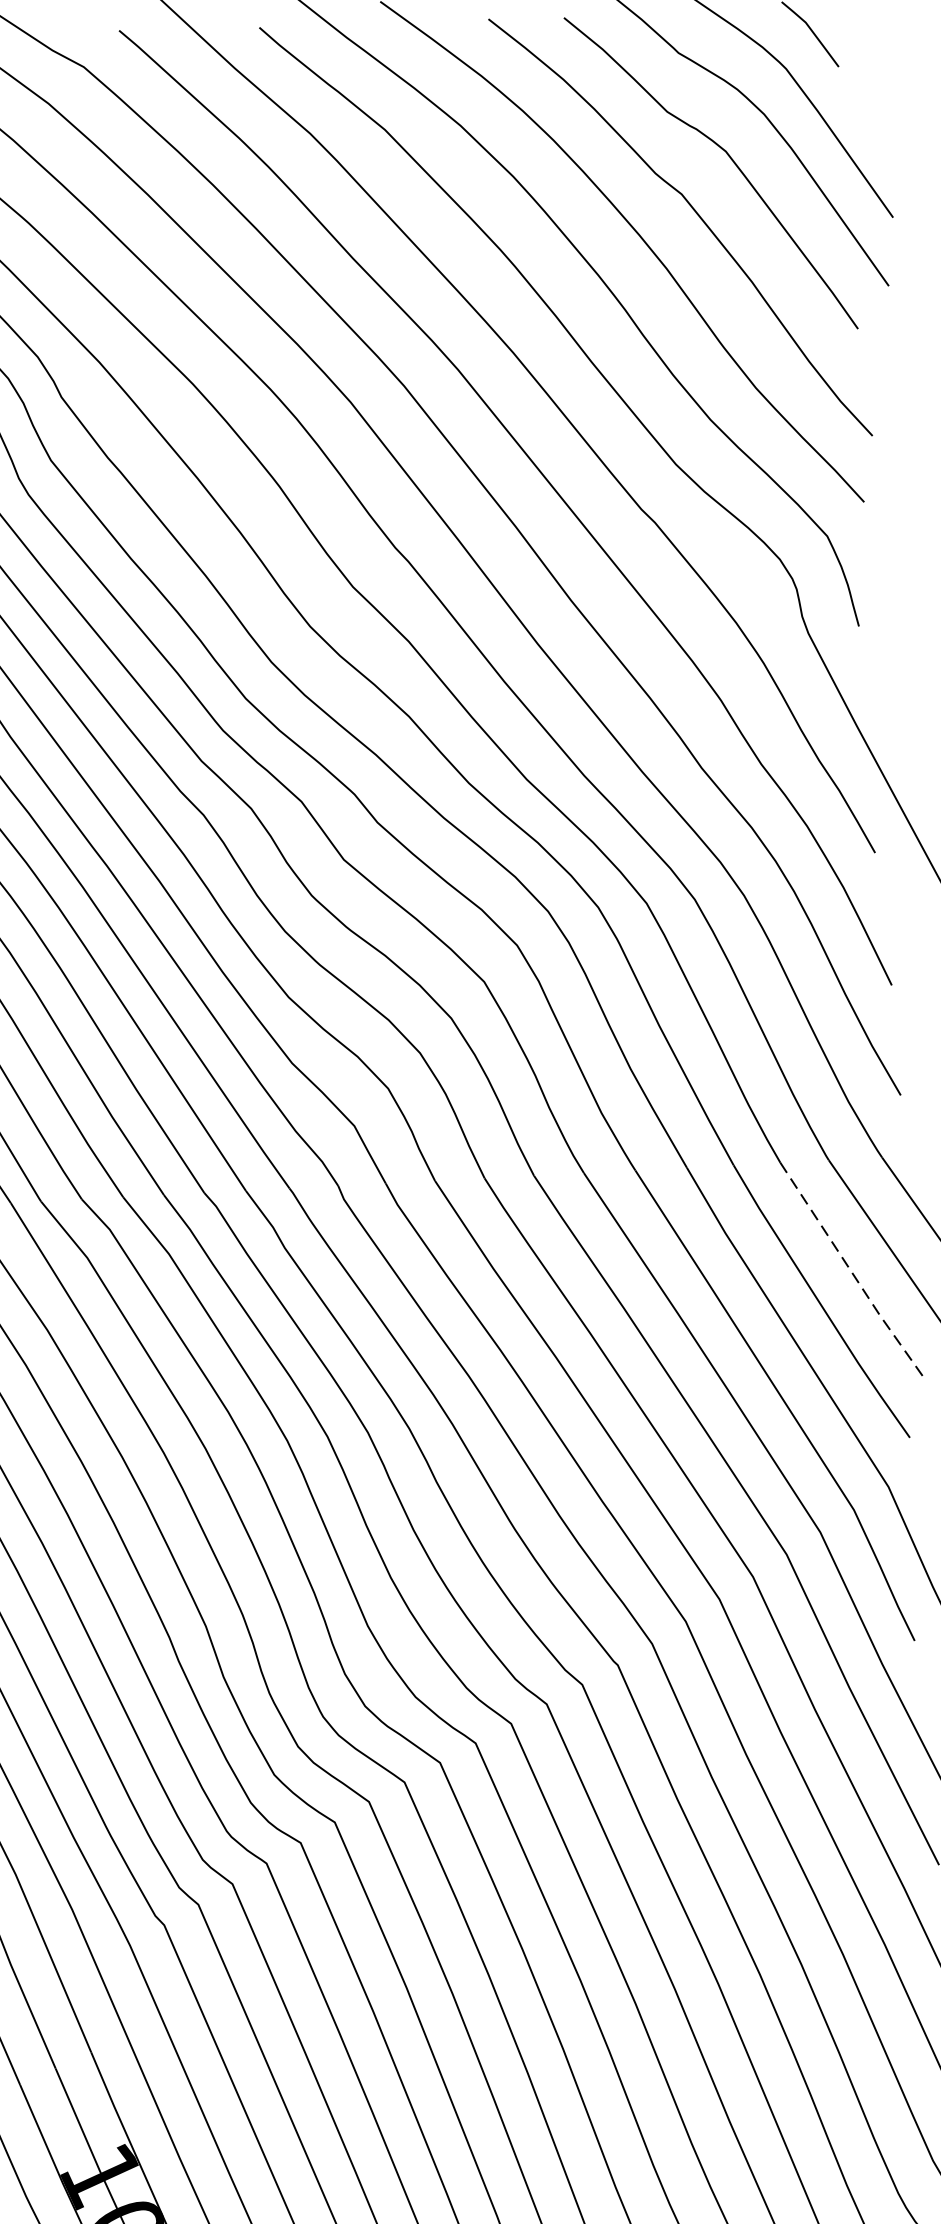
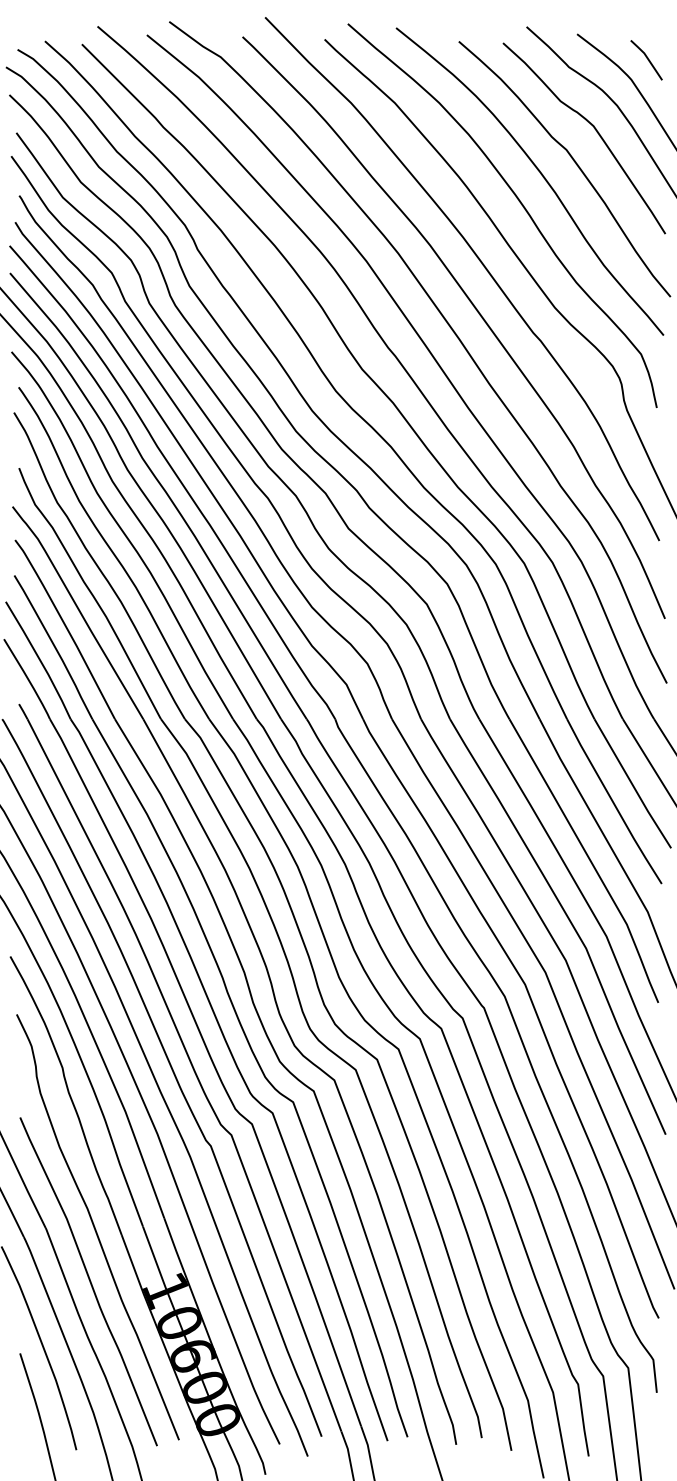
line: (851, 1270) -> (632, 784), dashed -> solid

